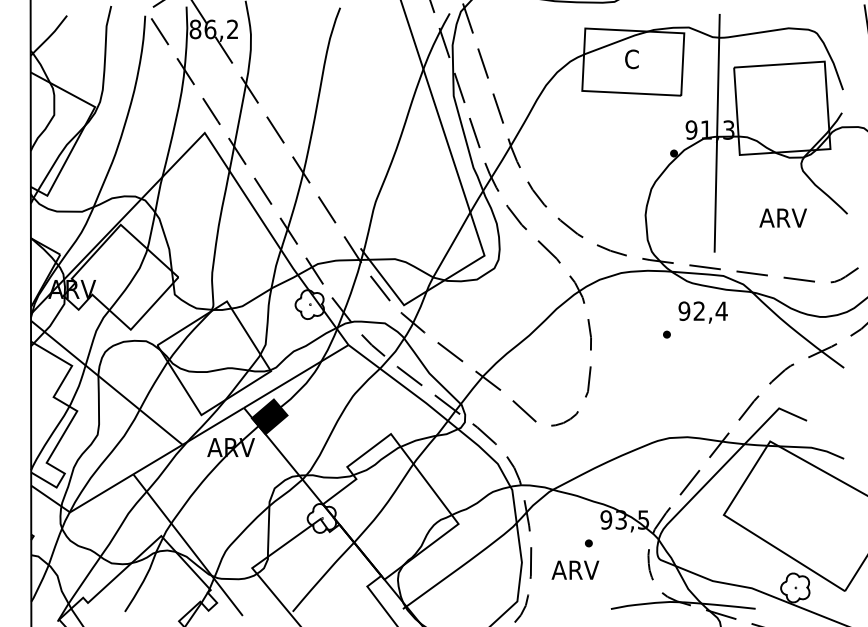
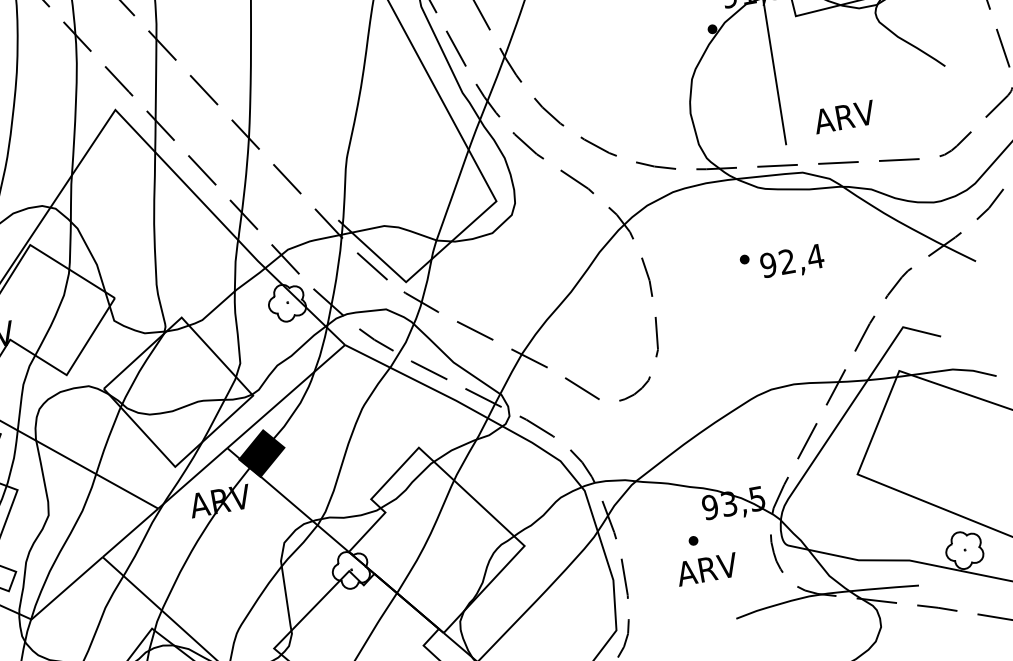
text: (782, 217) -> (843, 116), moved
text: (702, 312) -> (791, 262), moved
text: (575, 569) -> (707, 568), moved

